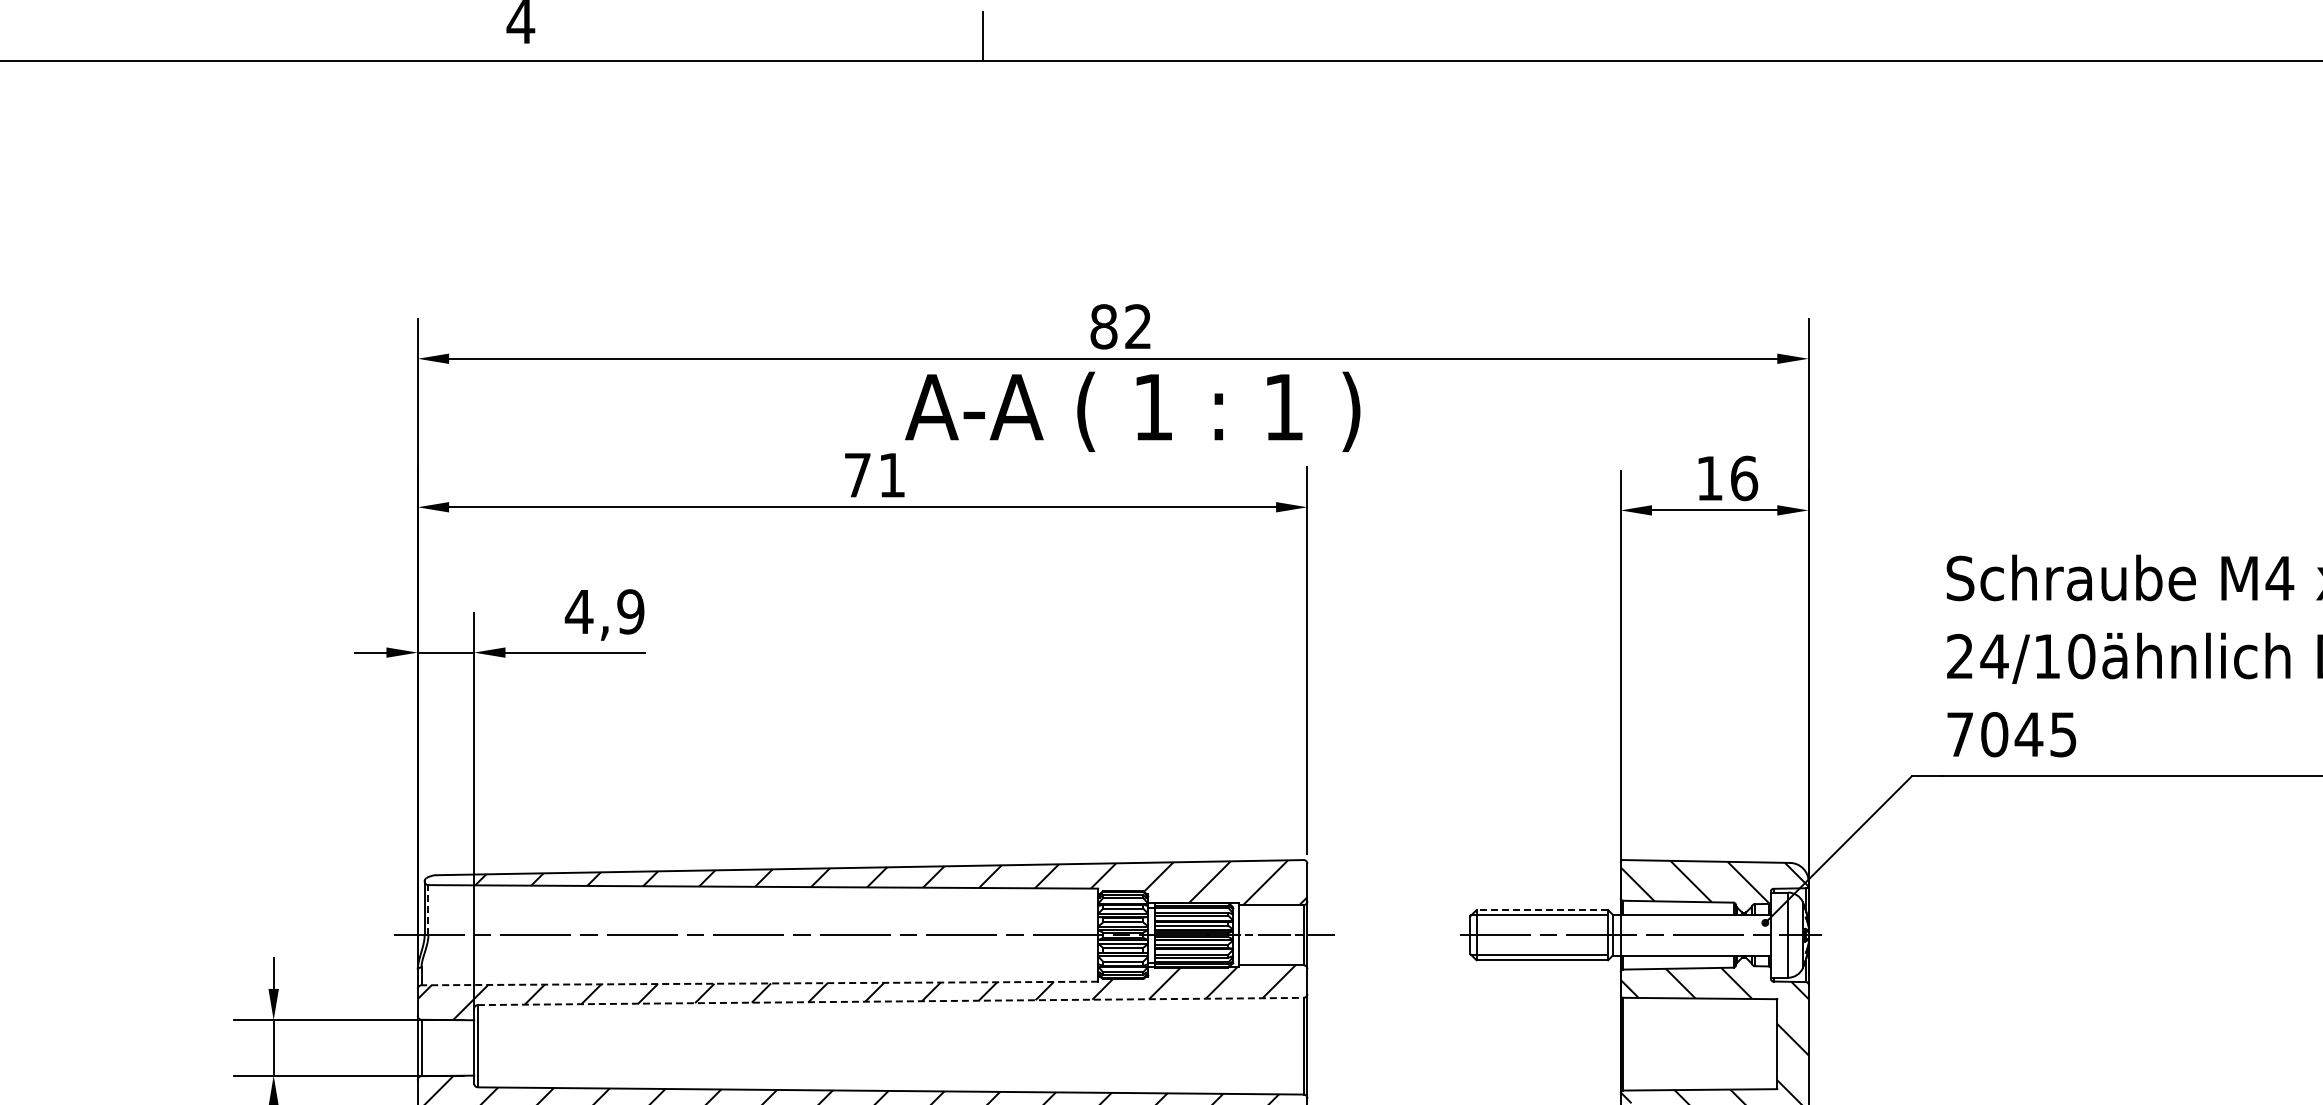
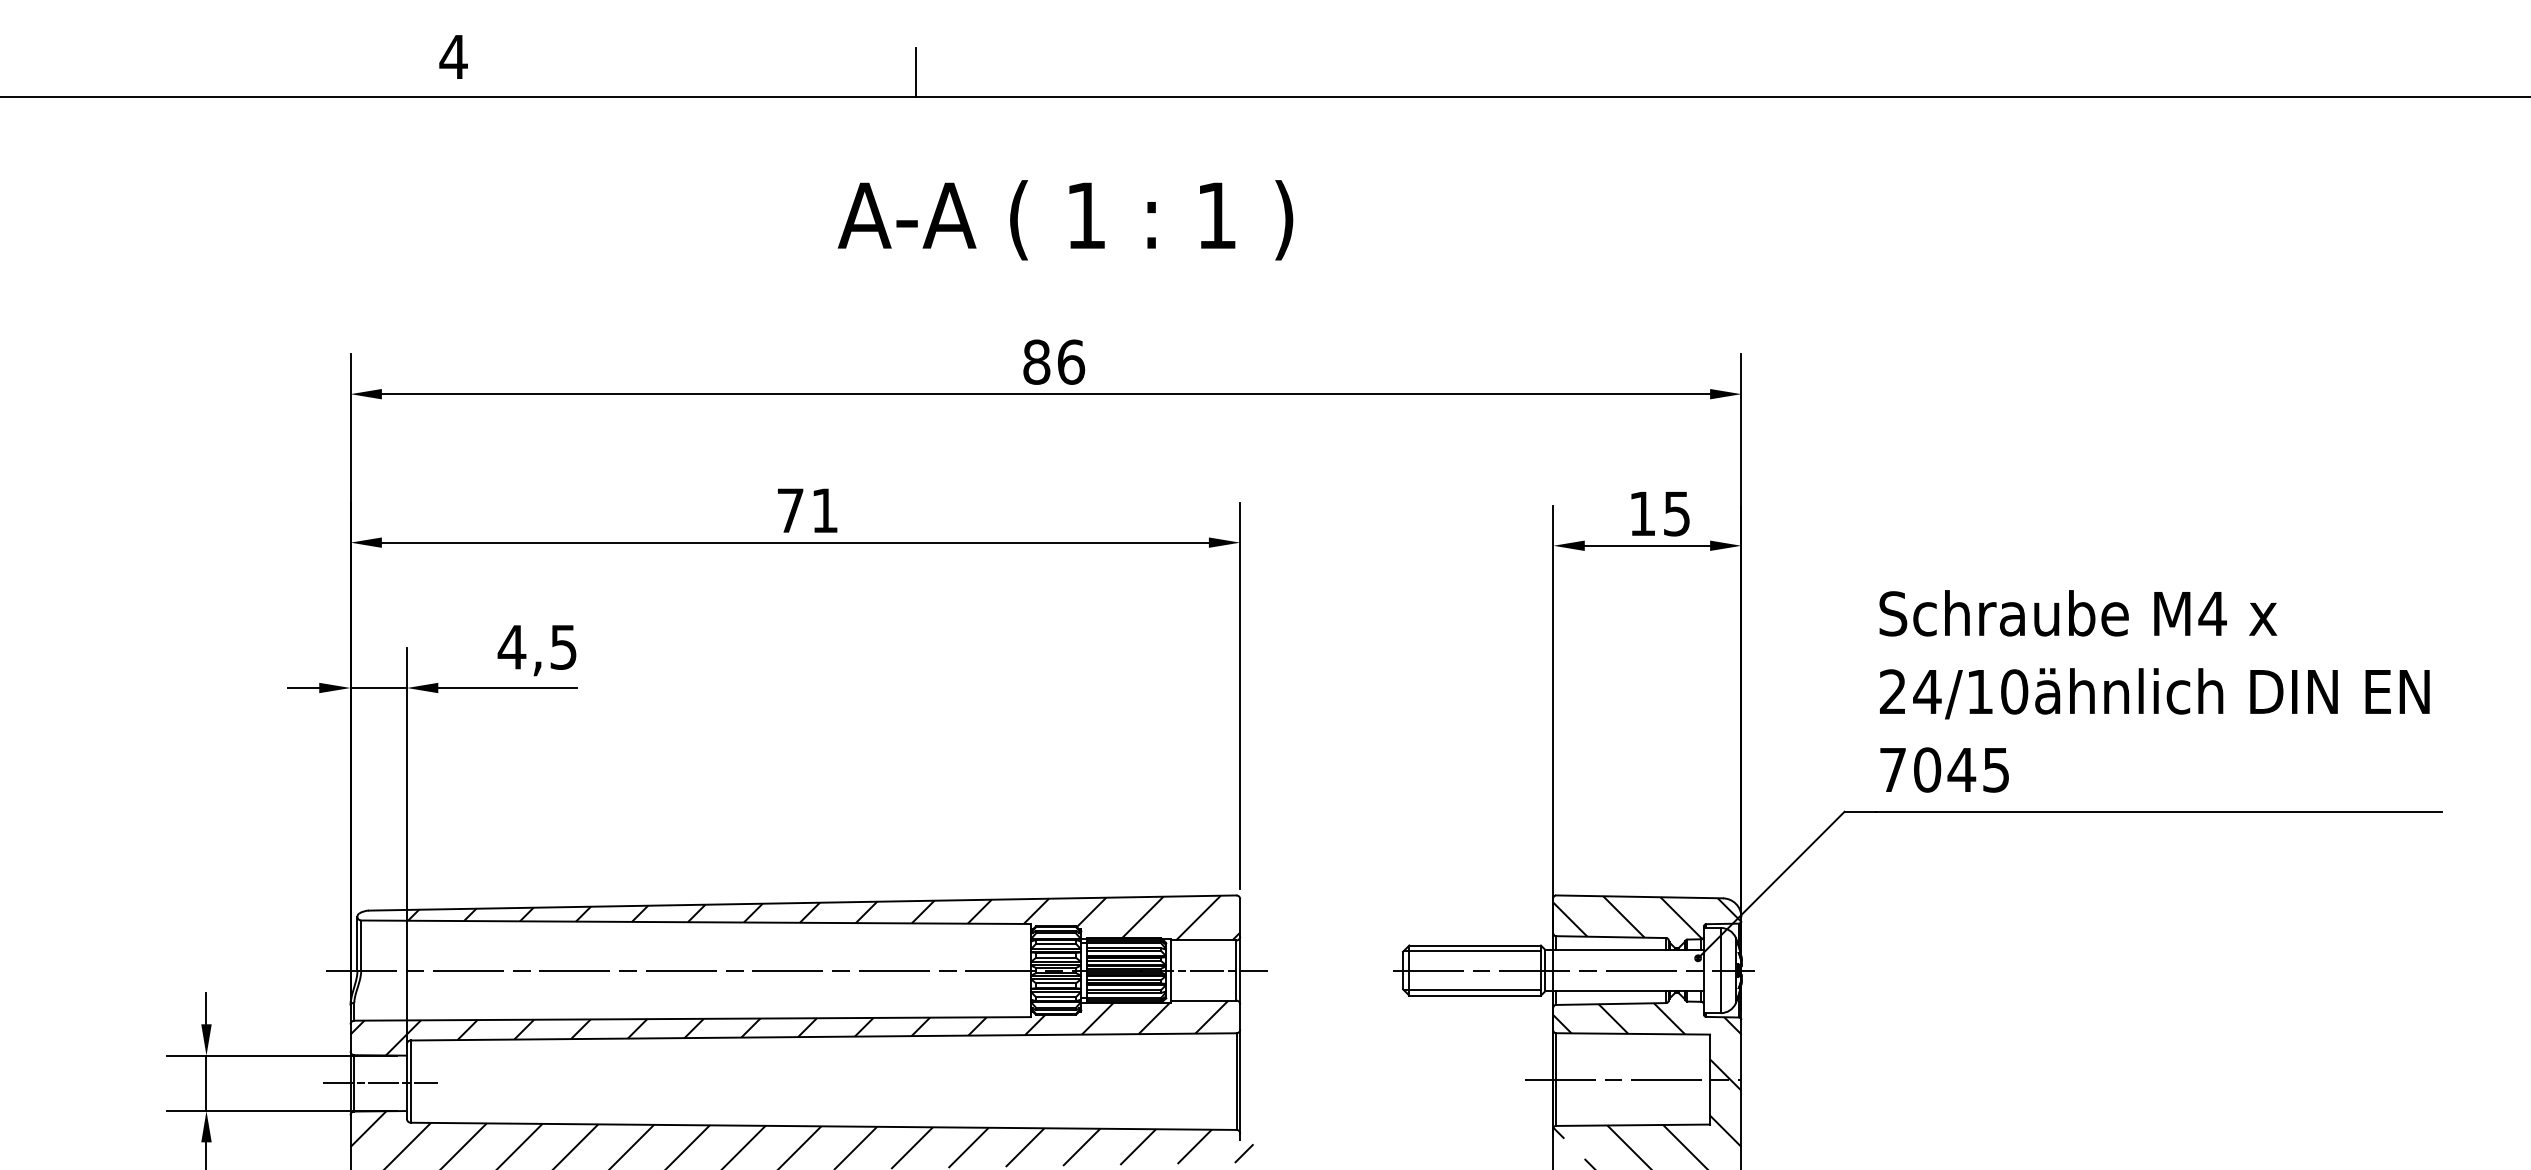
text: (1138, 326) -> (1071, 361), 82 -> 86
text: (1132, 412) -> (1065, 220), moved
text: (1743, 478) -> (1676, 513), 16 -> 15
text: (630, 611) -> (563, 646), 4,9 -> 4,5
line: (428, 910) -> (361, 945), dashed -> solid
line: (1542, 910) -> (1475, 945), dashed -> solid
line: (759, 983) -> (692, 1018), dashed -> solid
line: (890, 1001) -> (823, 1036), dashed -> solid
line: (1699, 1044) -> (1632, 1079), added
line: (447, 1048) -> (380, 1083), added

